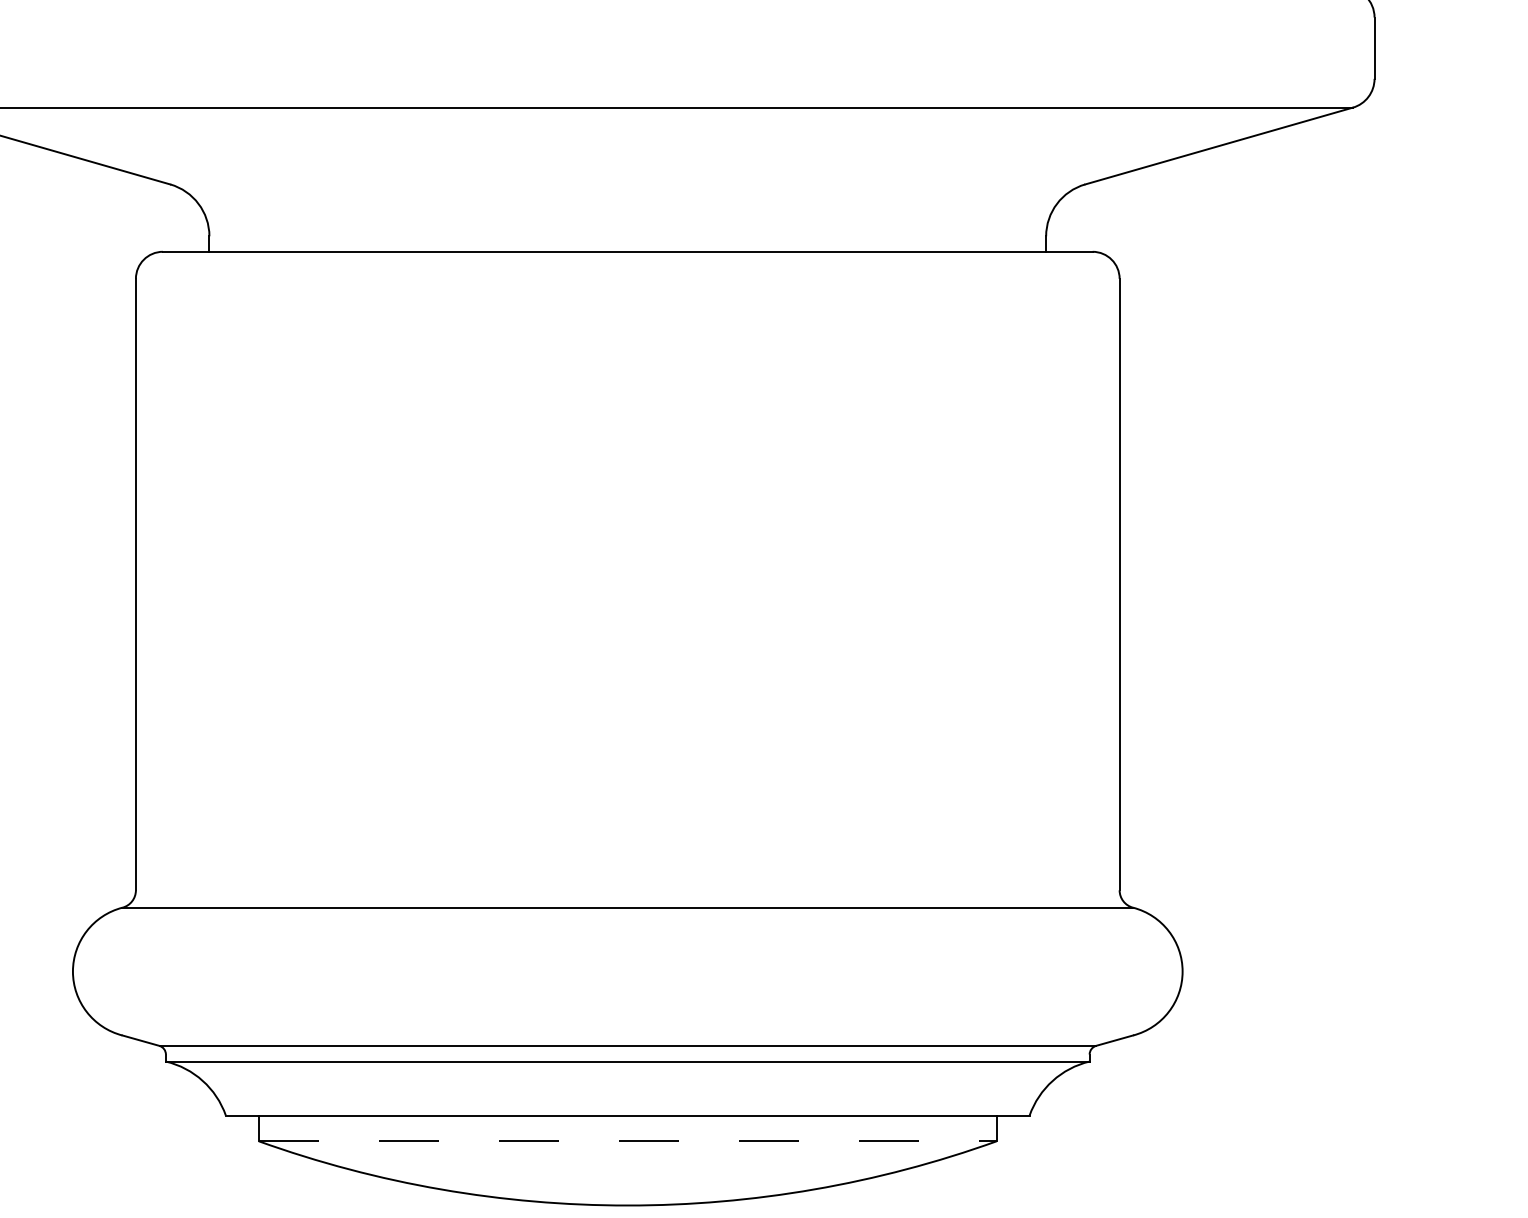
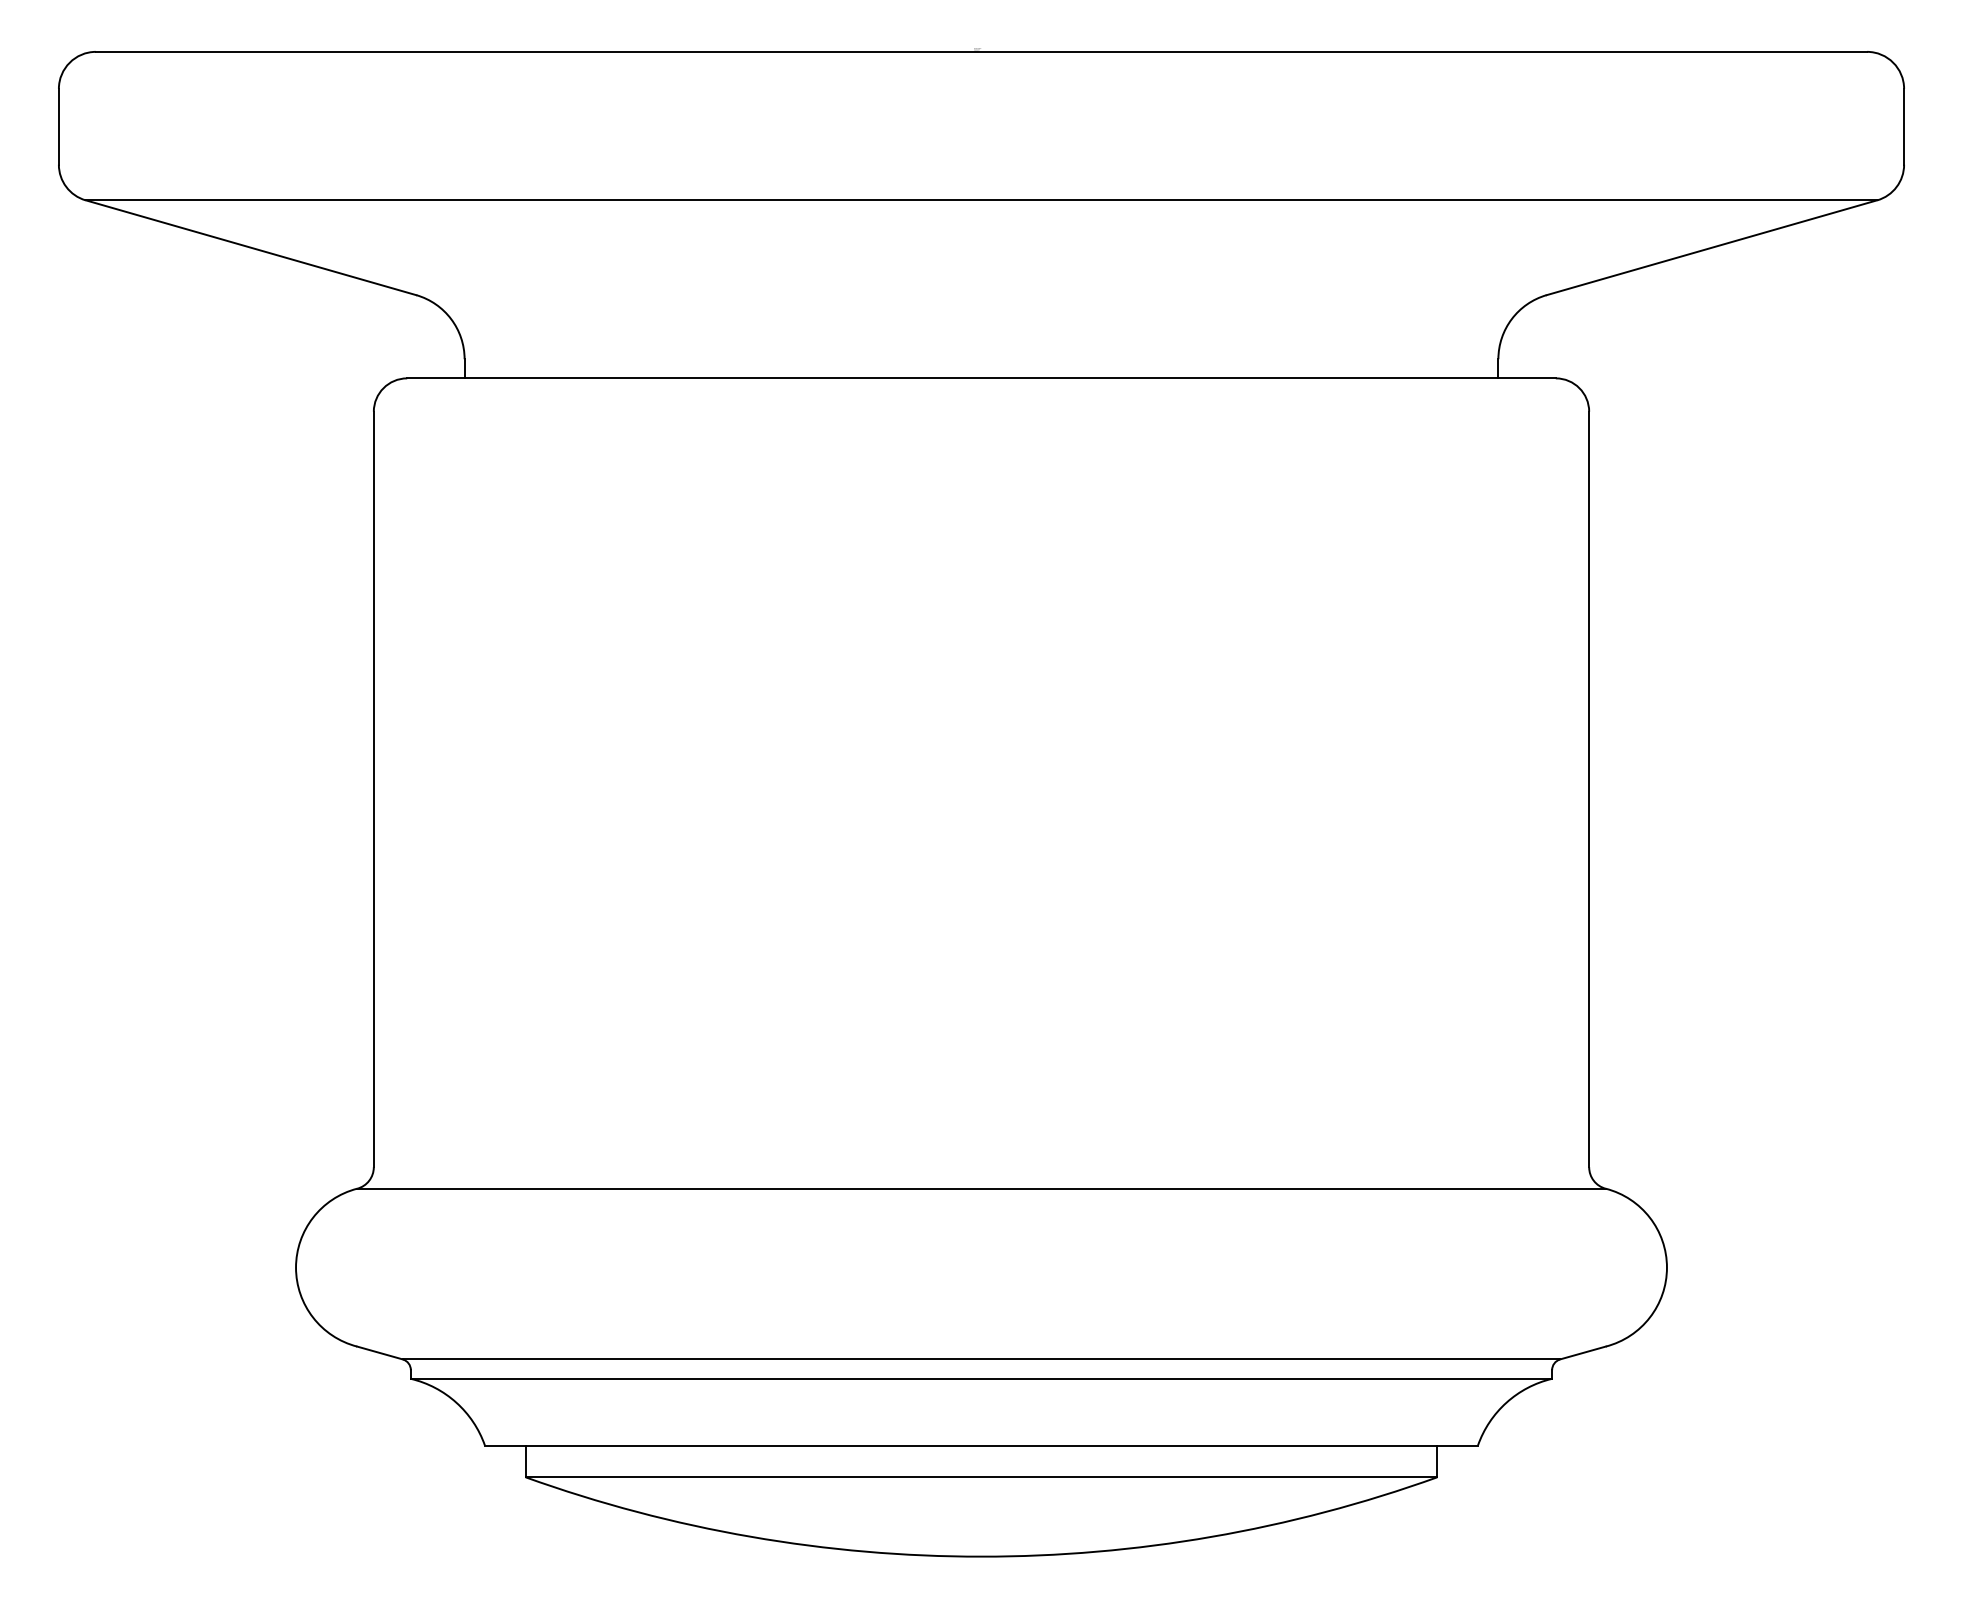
line: (627, 1141) -> (981, 1477), dashed -> solid

